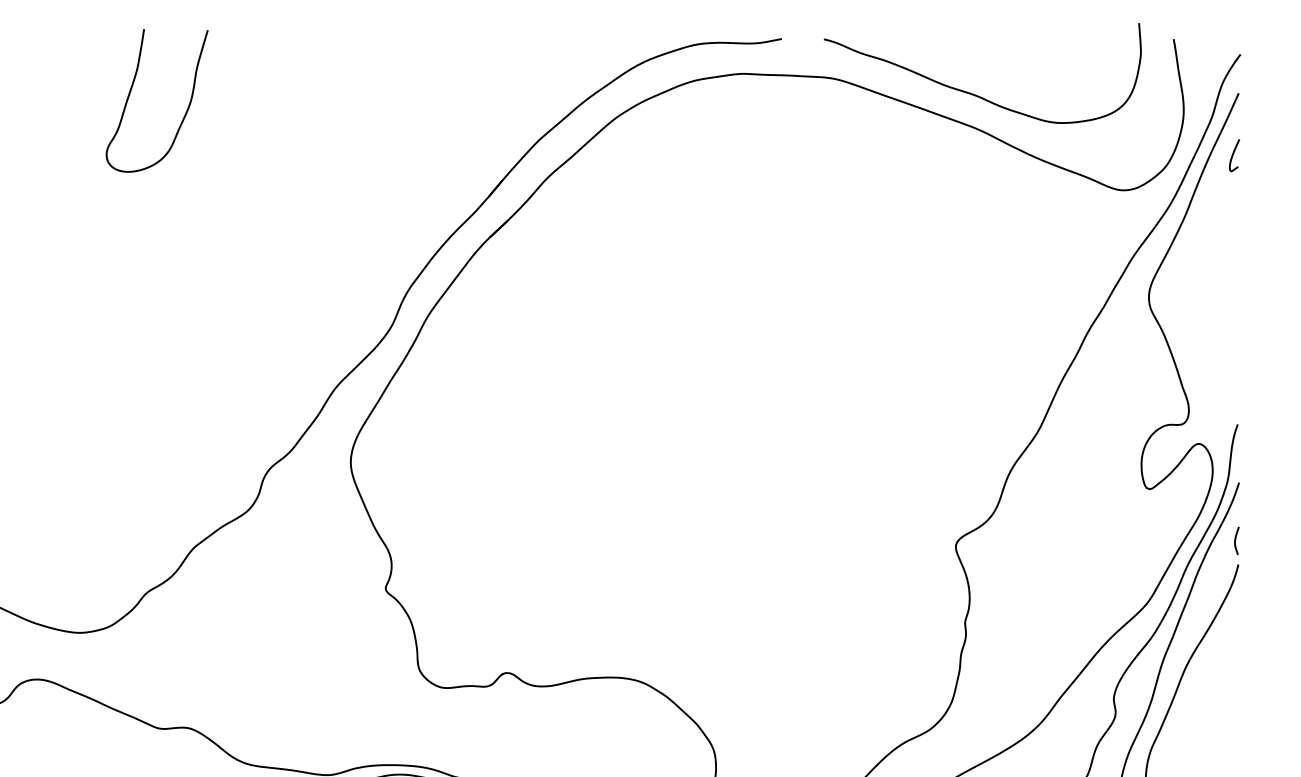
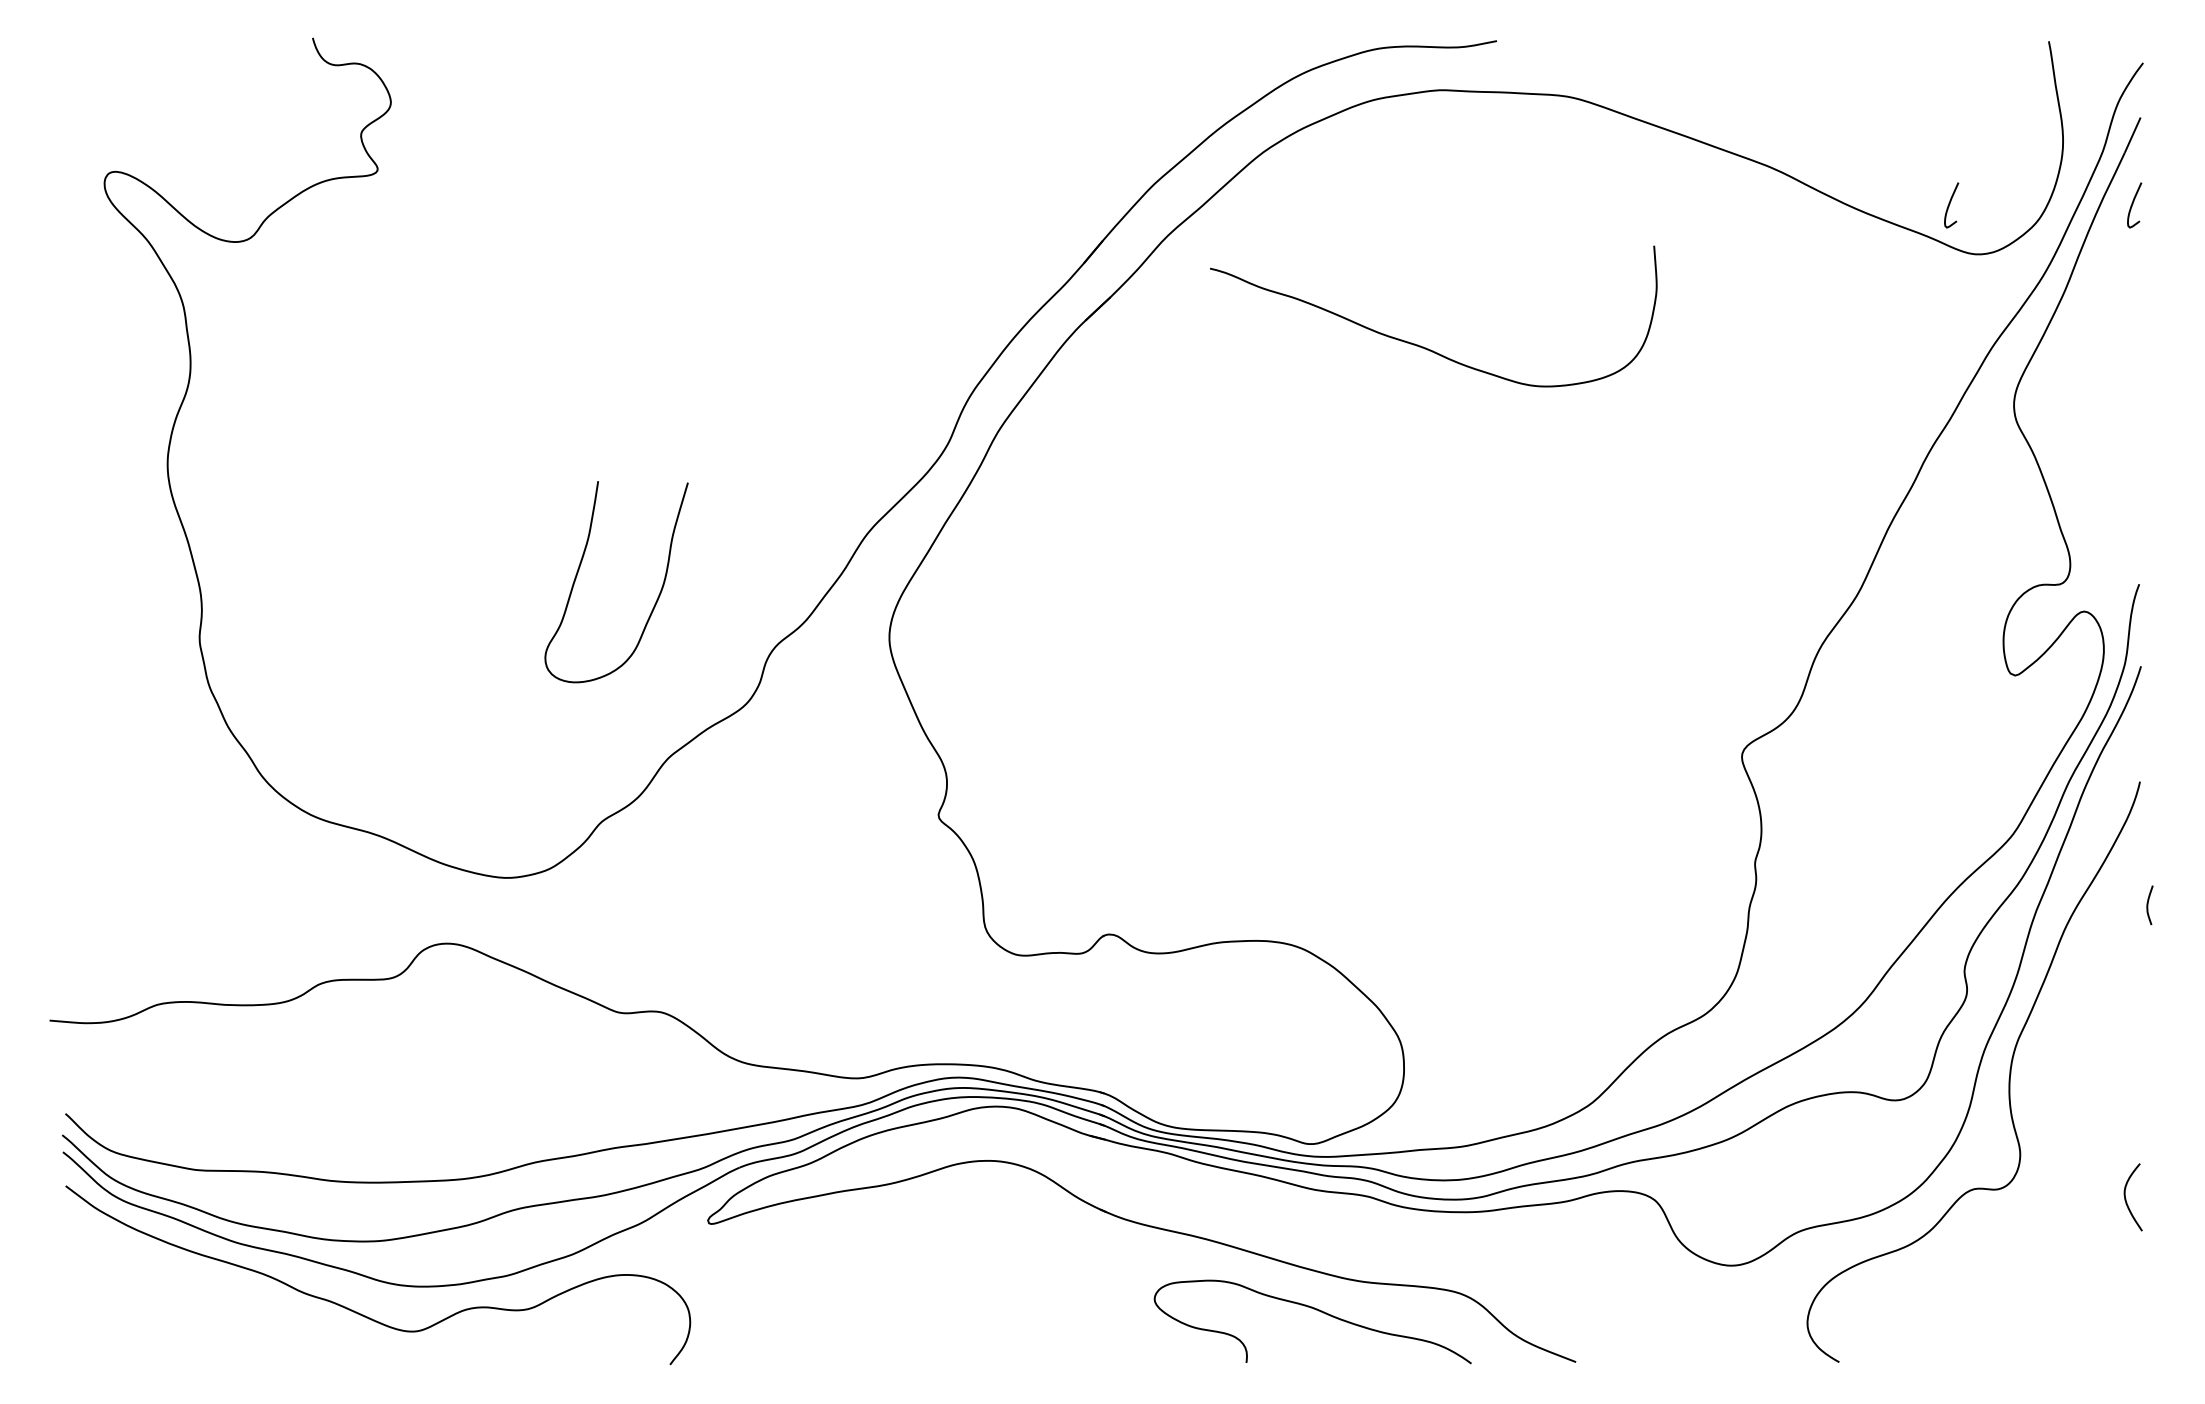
curve: (130, 92) -> (579, 570), moved
curve: (975, 94) -> (1423, 346), moved
curve: (1103, 154) -> (1950, 204), added
curve: (1235, 541) -> (2148, 905), moved

